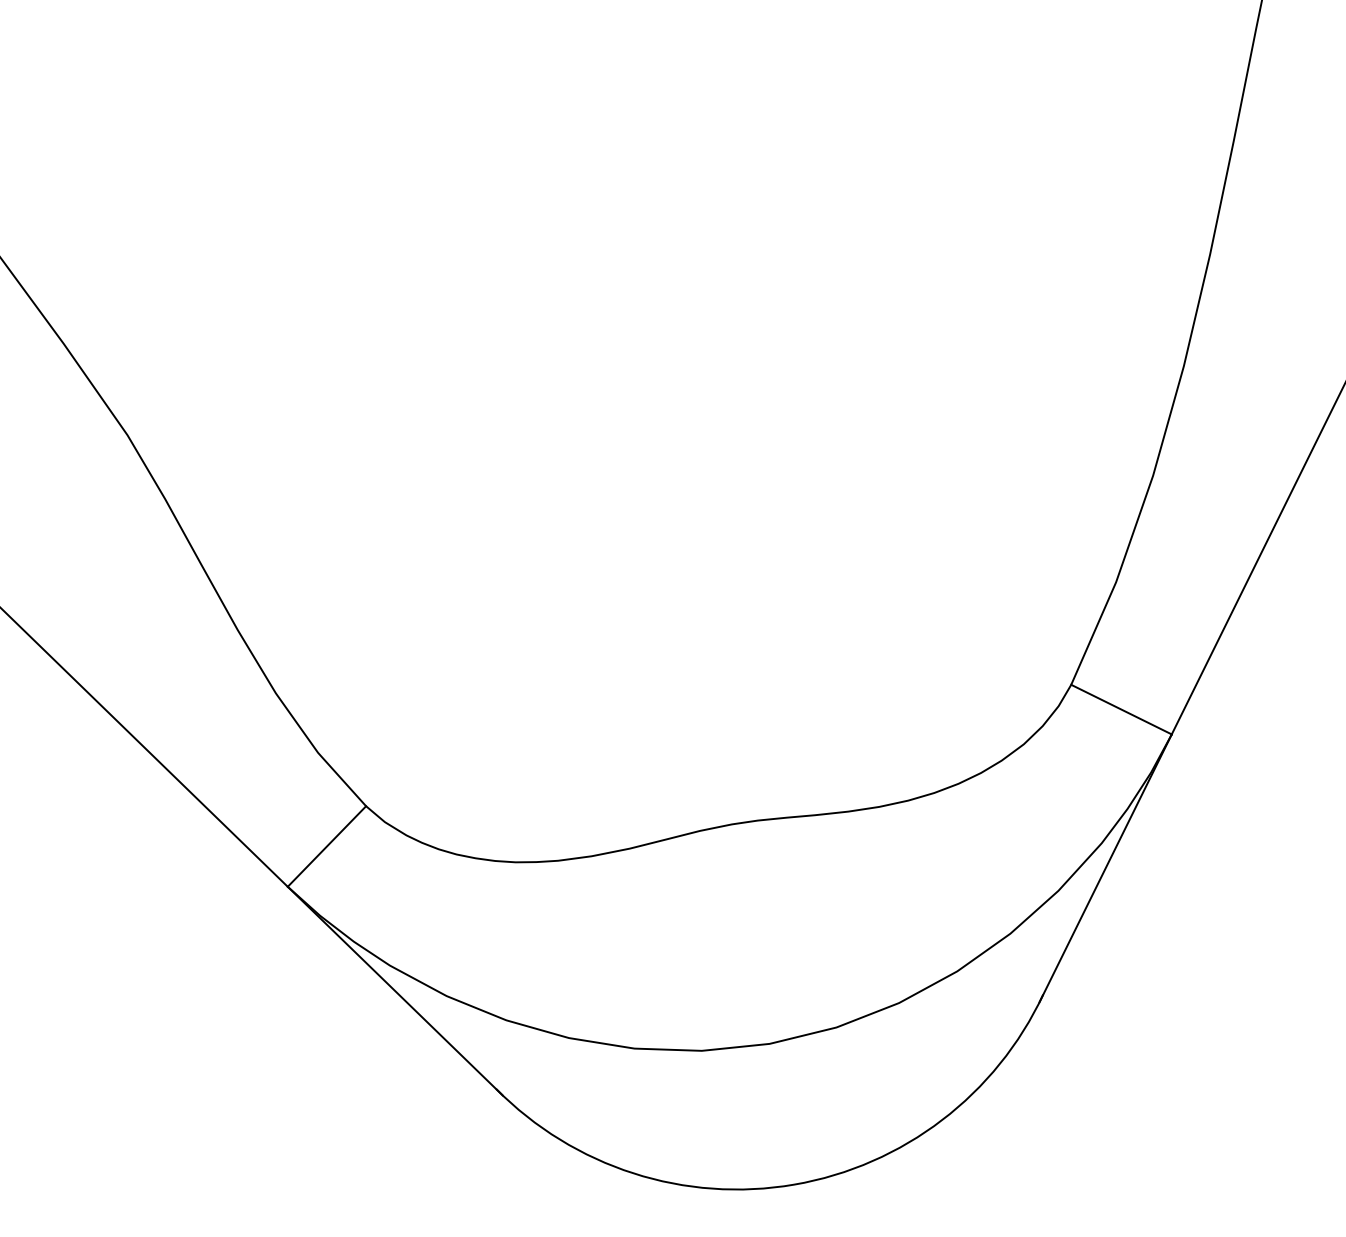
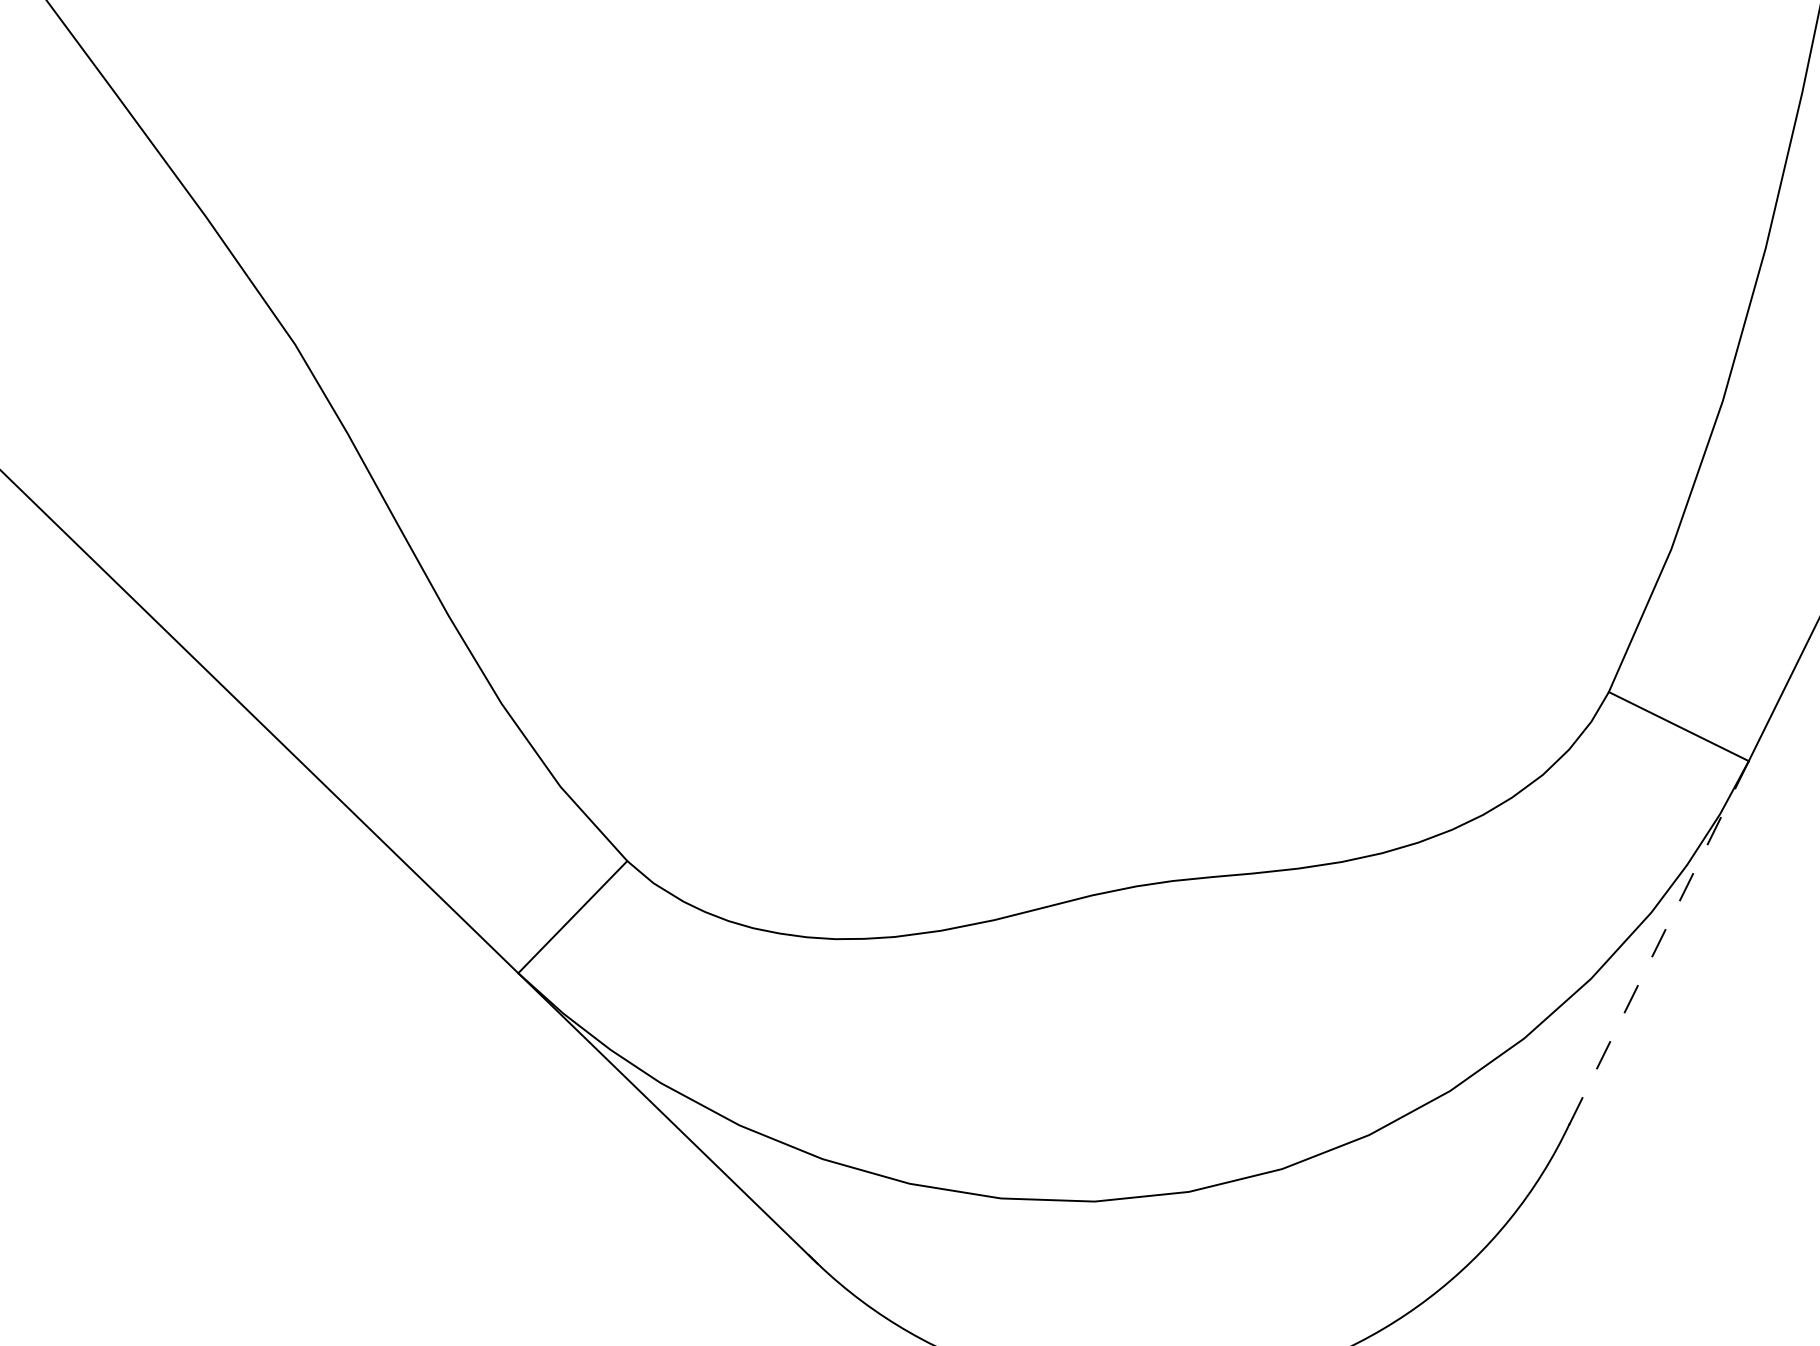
line: (1105, 868) -> (1656, 947), solid -> dashed

